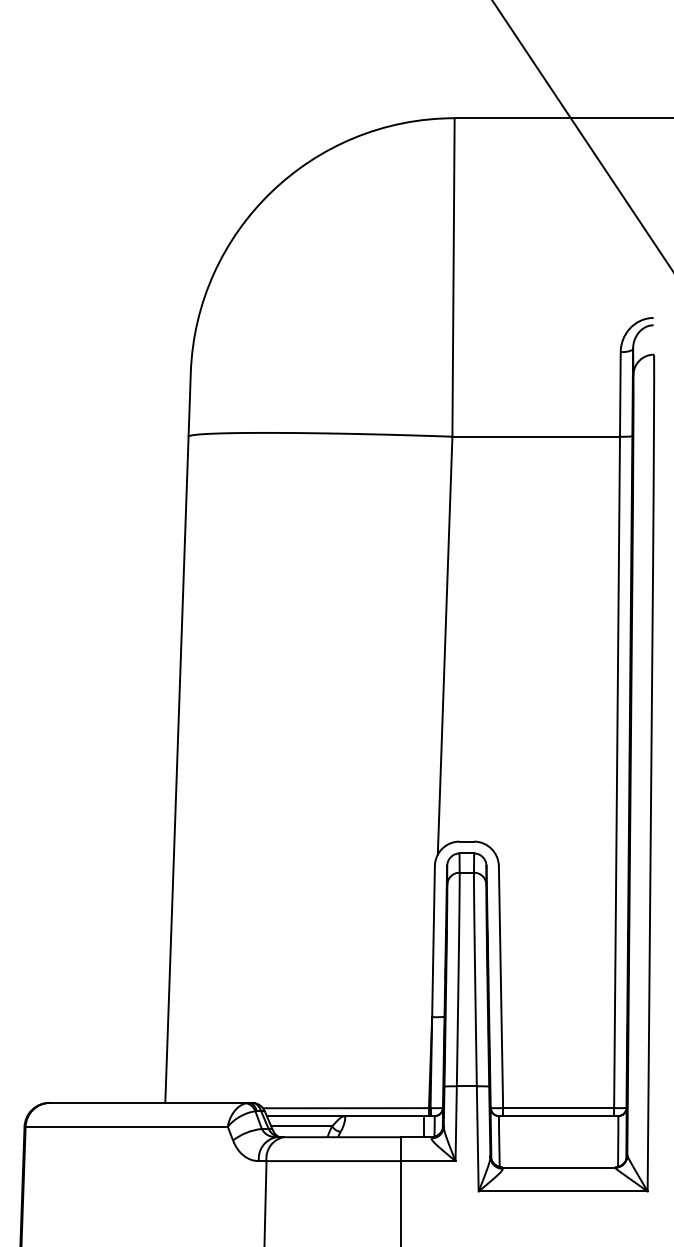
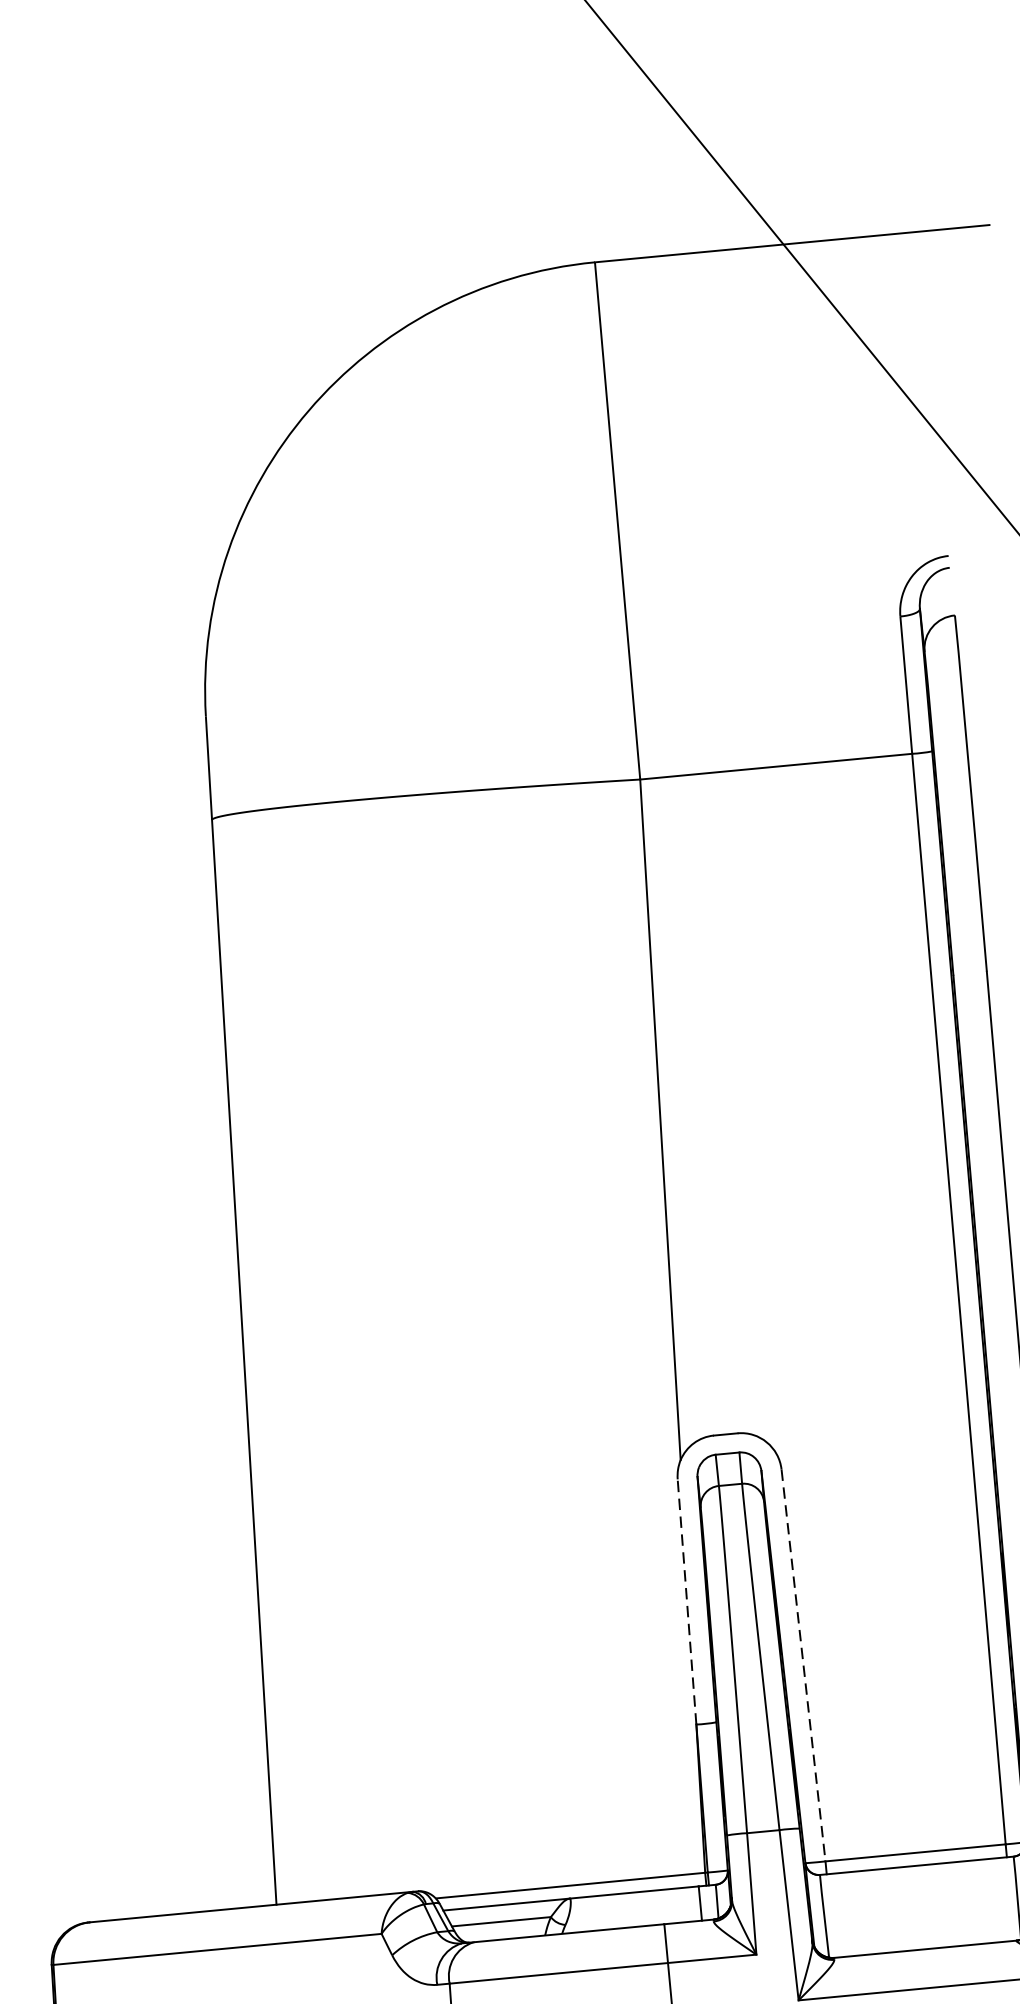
line: (433, 941) -> (686, 1601), solid -> dashed
line: (501, 987) -> (804, 1665), solid -> dashed

